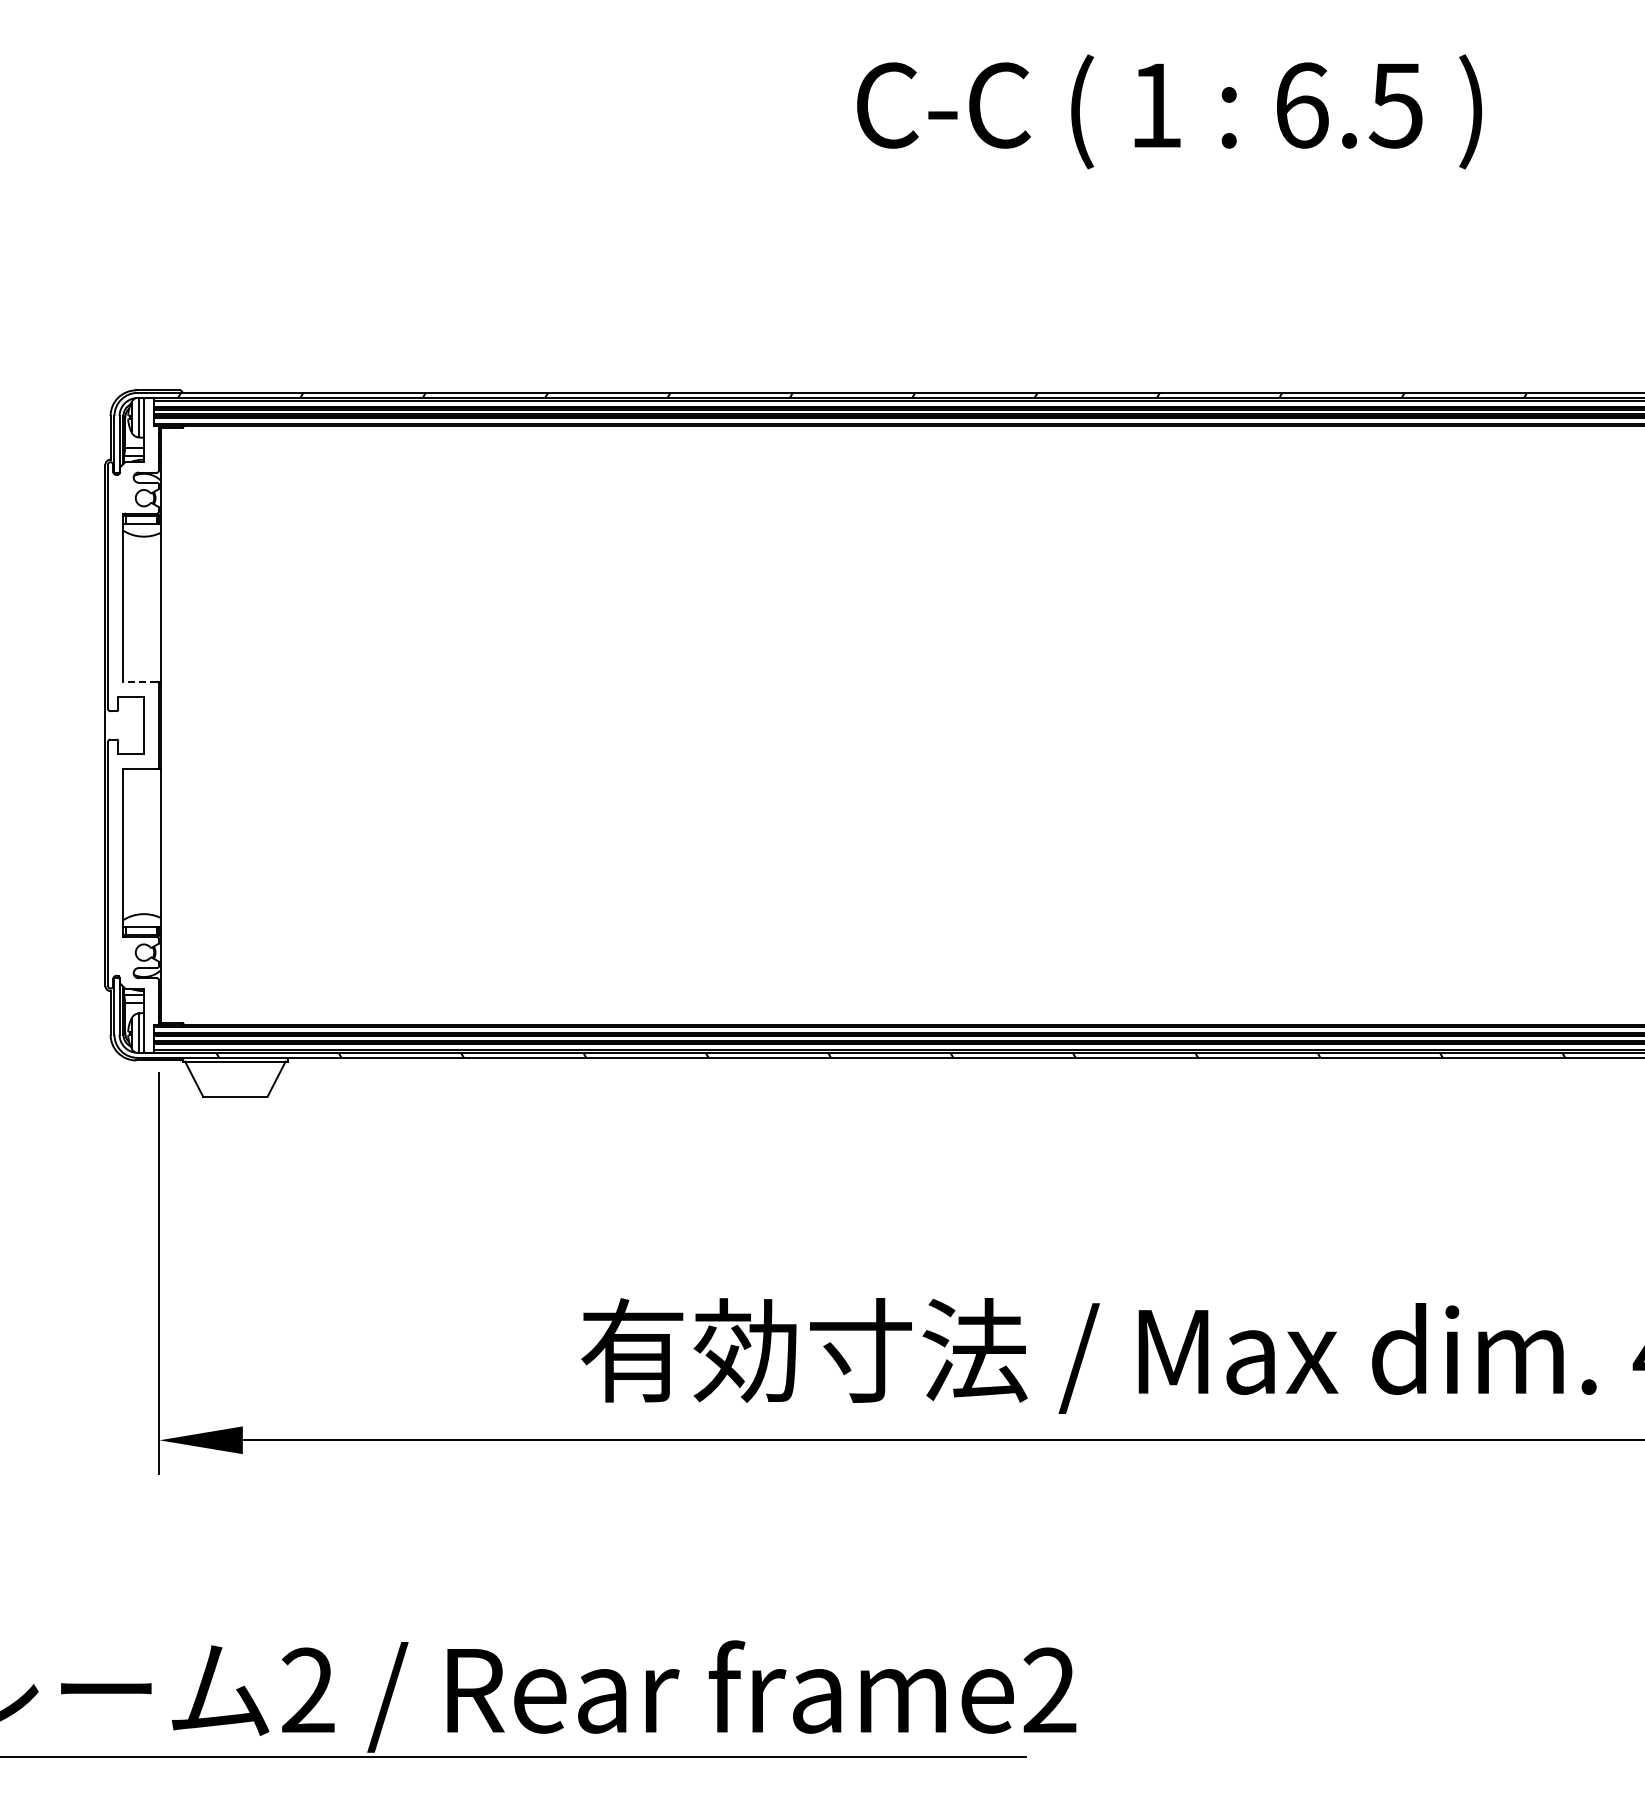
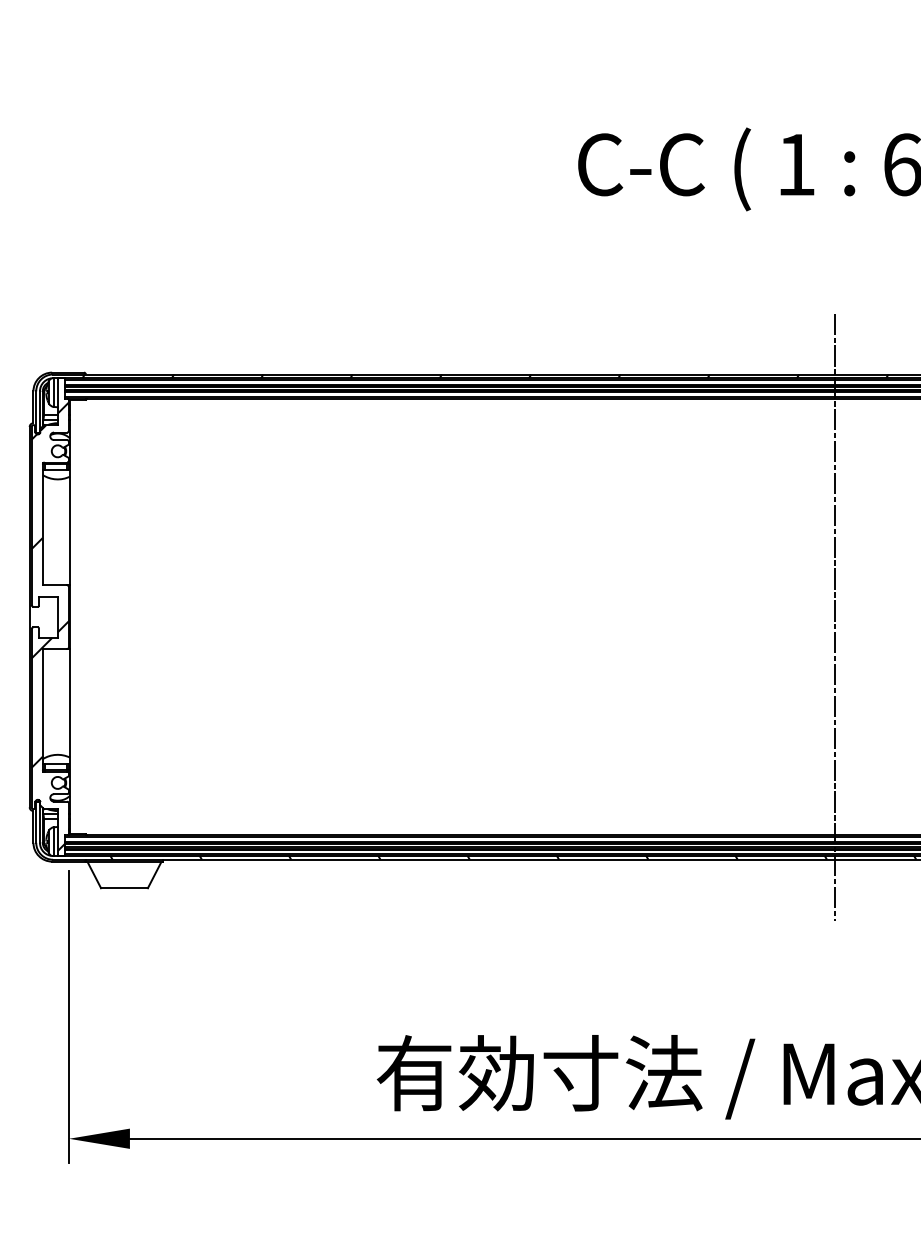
line: (140, 681) -> (55, 585), dashed -> solid
line: (1209, 725) -> (835, 617), added
hatch: (133, 738) -> (50, 626), added

